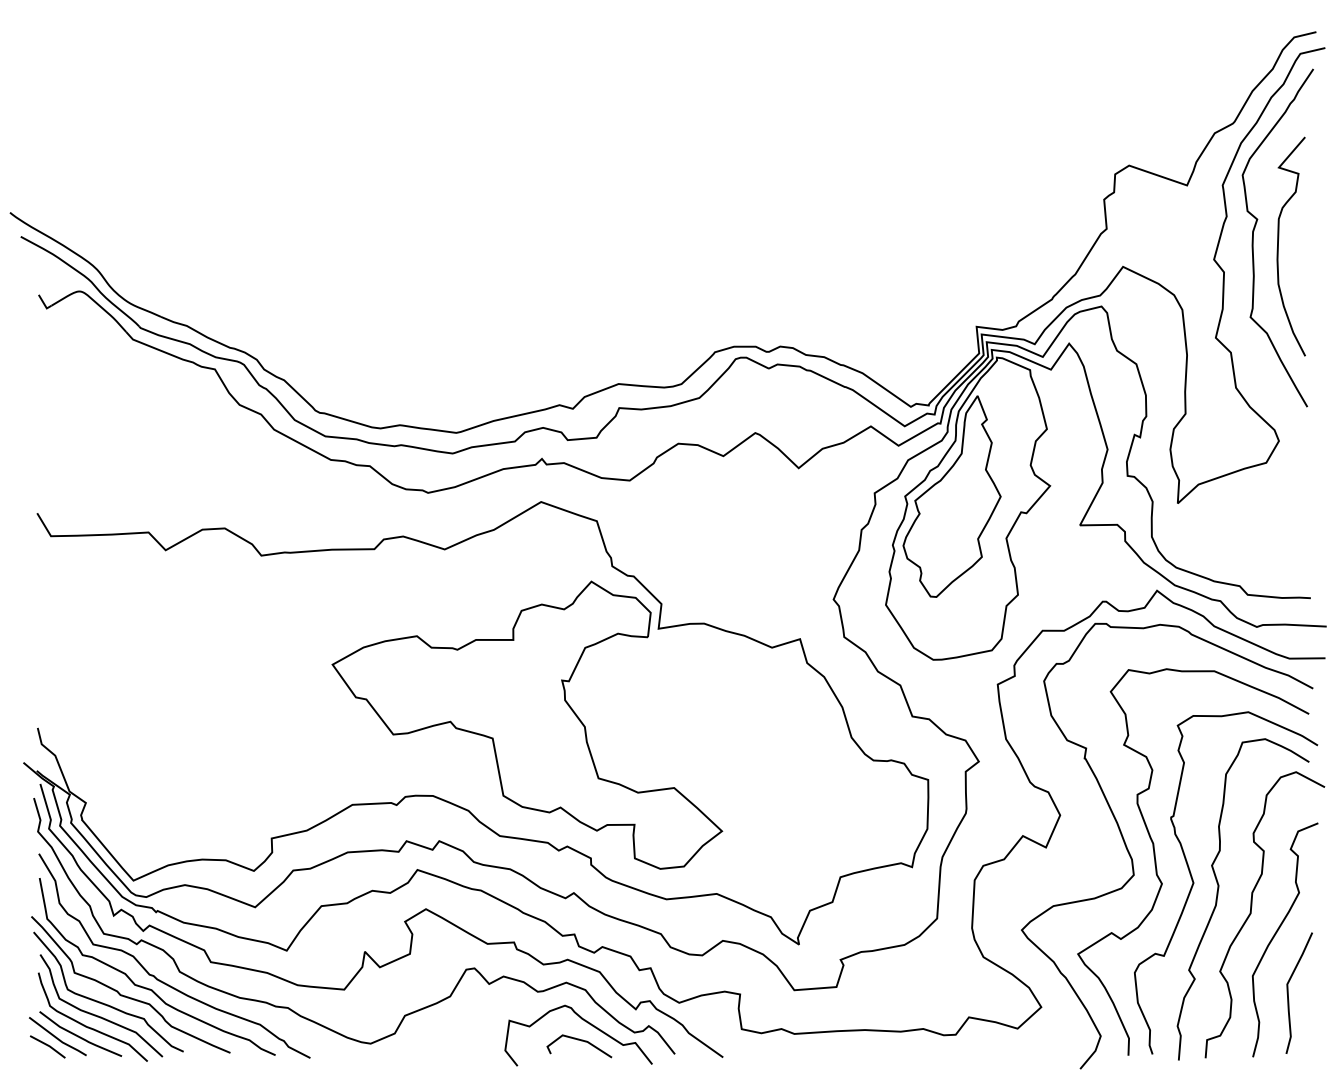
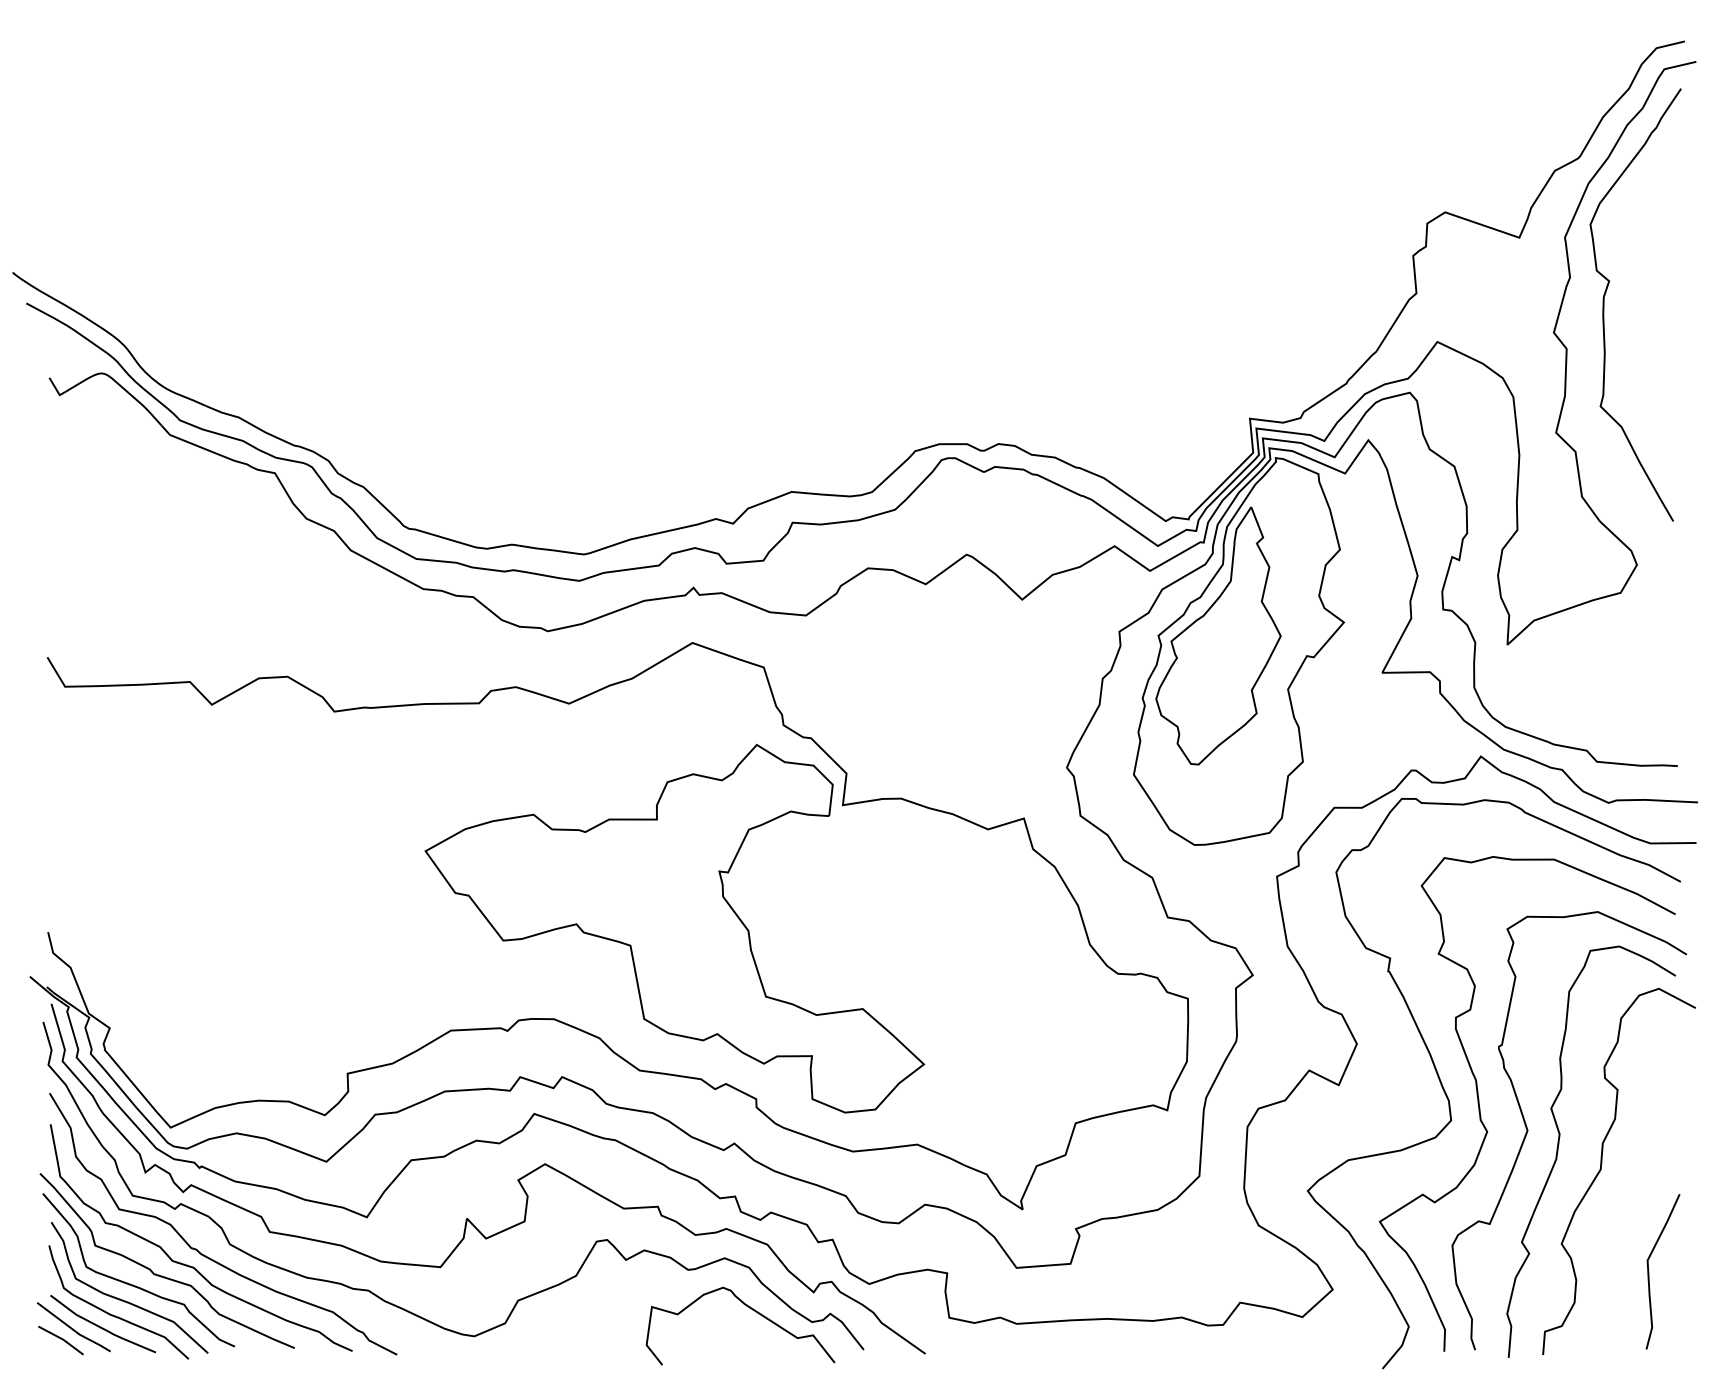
curve: (1278, 246) -> (1636, 315), removed
curve: (1276, 934) -> (1633, 1196), removed
line: (579, 1040) -> (741, 1332), removed

